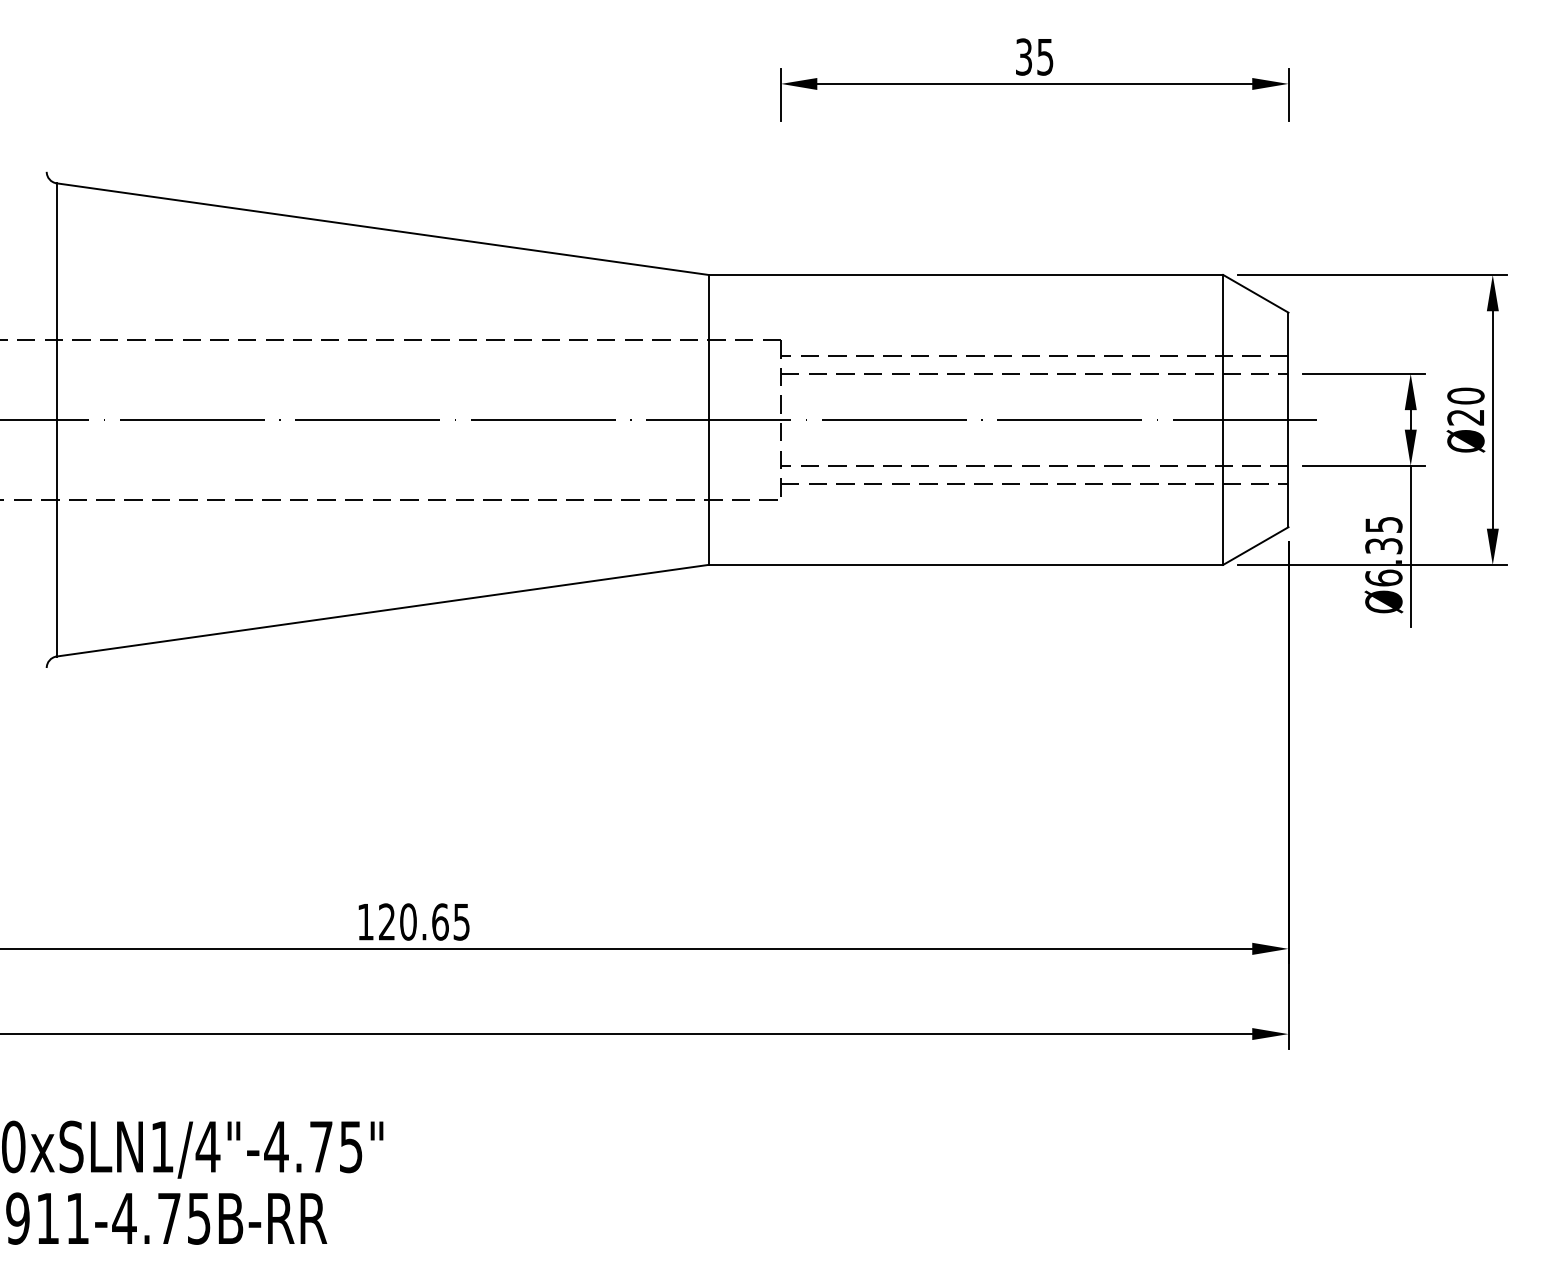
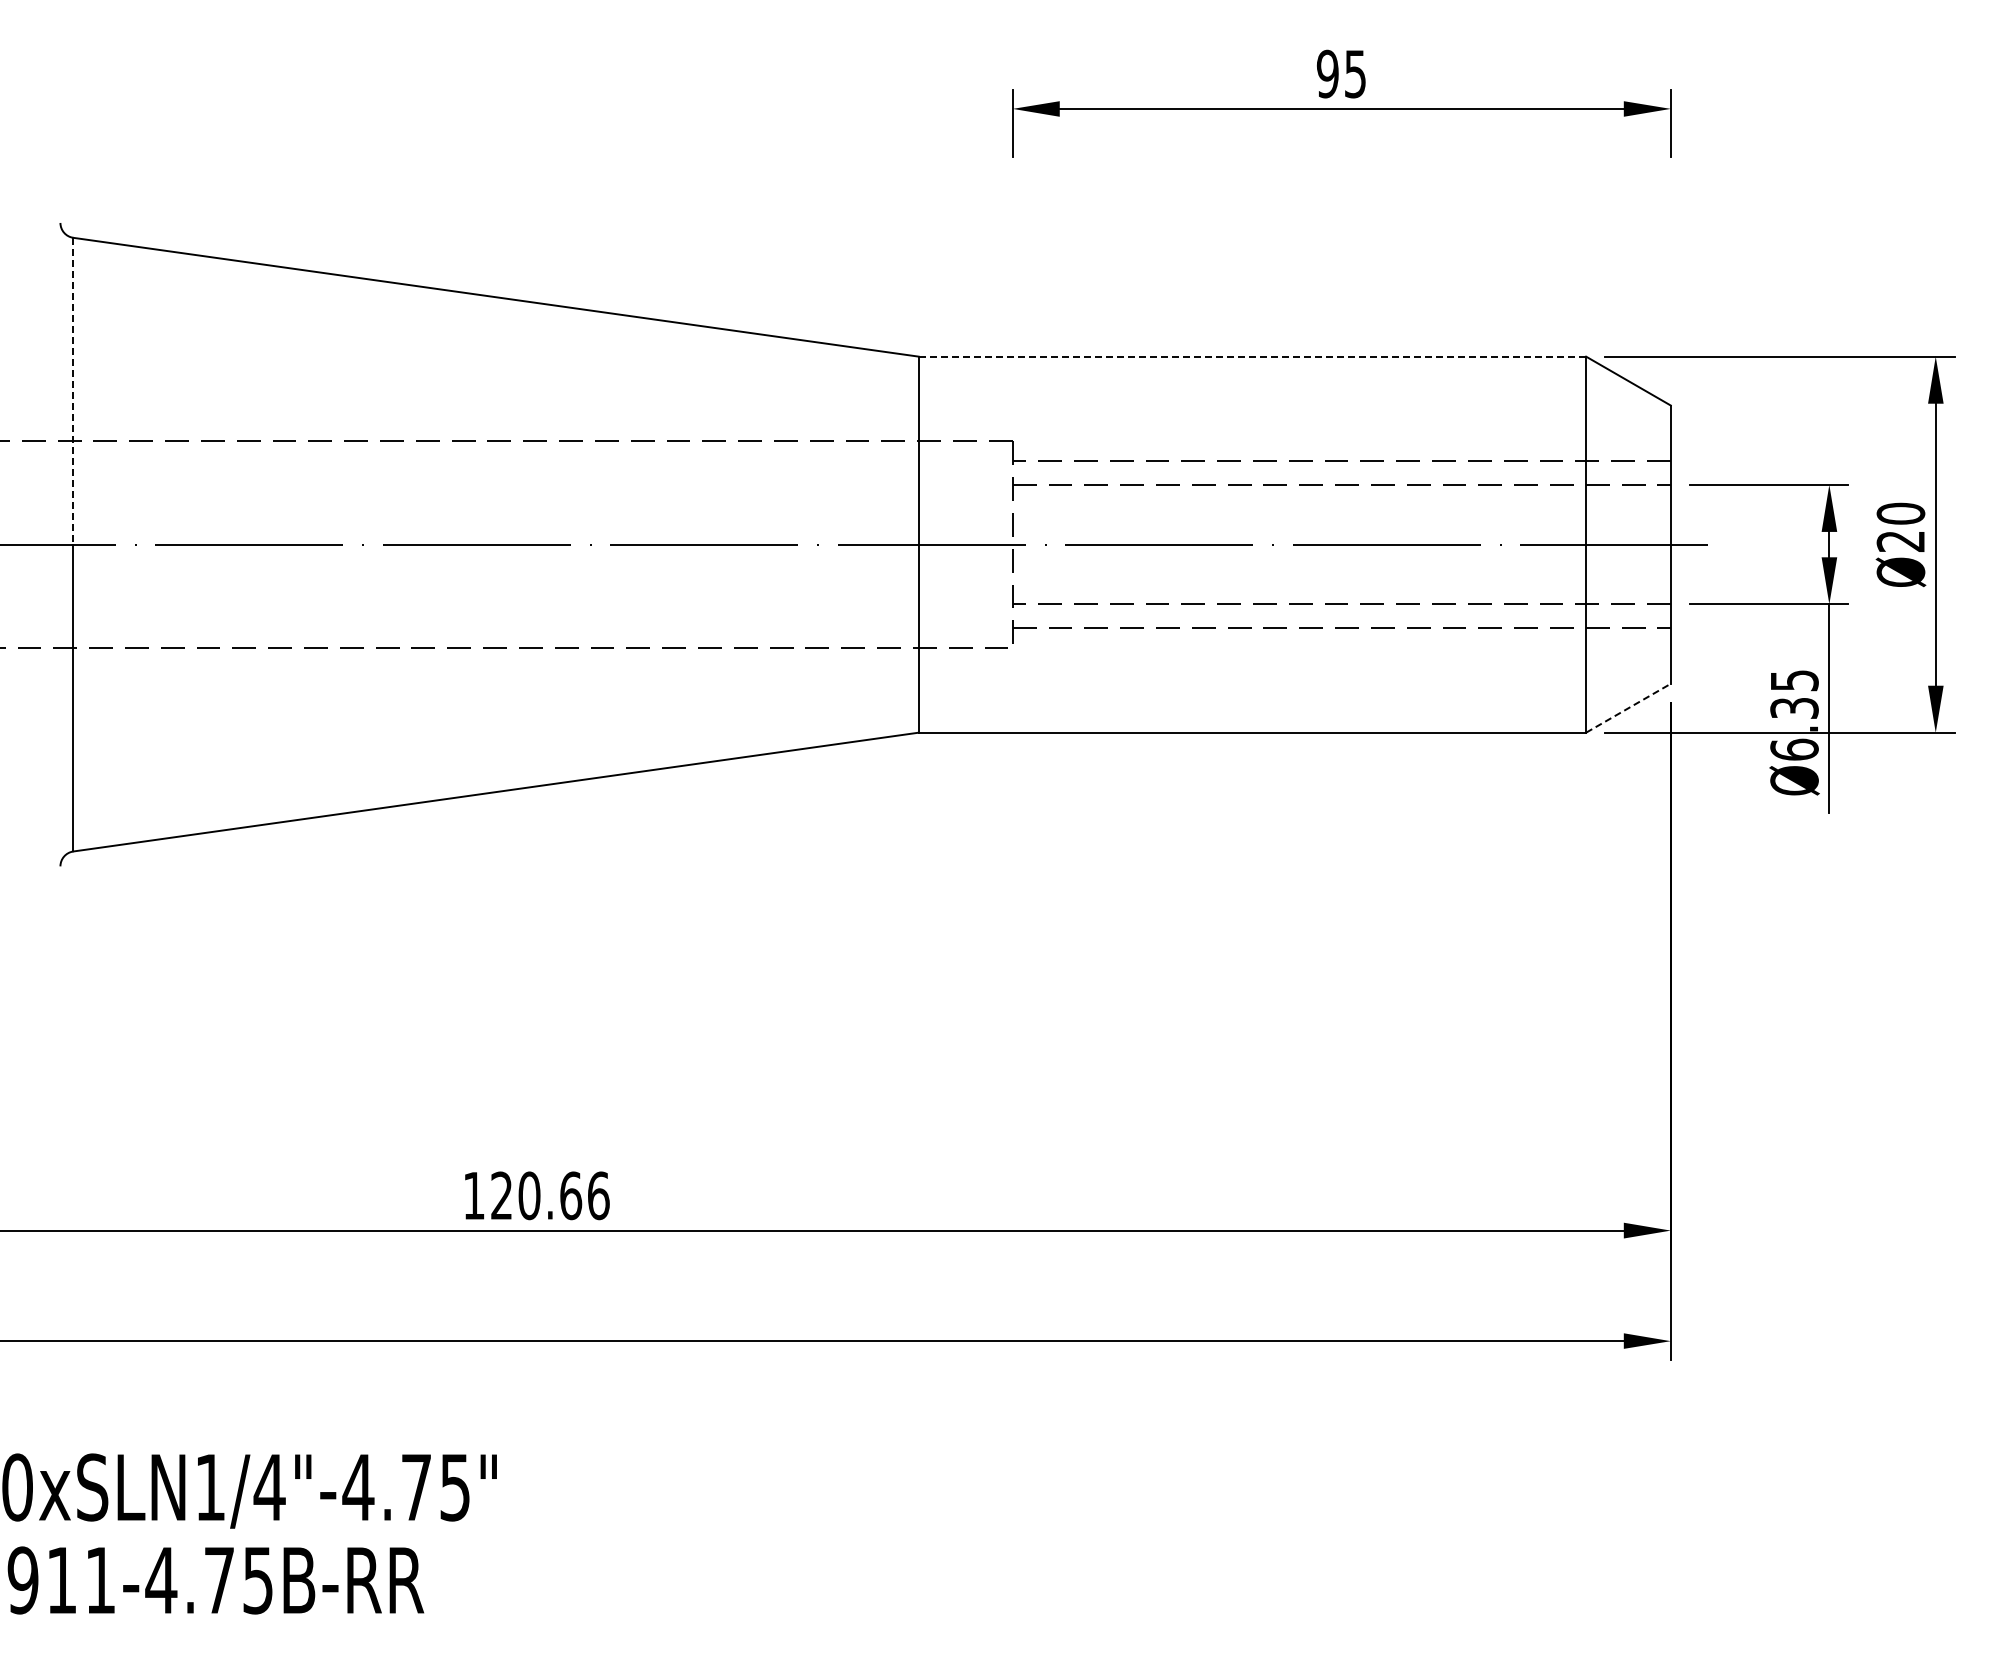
text: (1023, 56) -> (1327, 73), 35 -> 95
line: (965, 274) -> (1252, 356), solid -> dashed
line: (56, 301) -> (73, 391), solid -> dashed
line: (1255, 546) -> (1628, 708), solid -> dashed
text: (461, 921) -> (598, 1195), 120.65 -> 120.66

